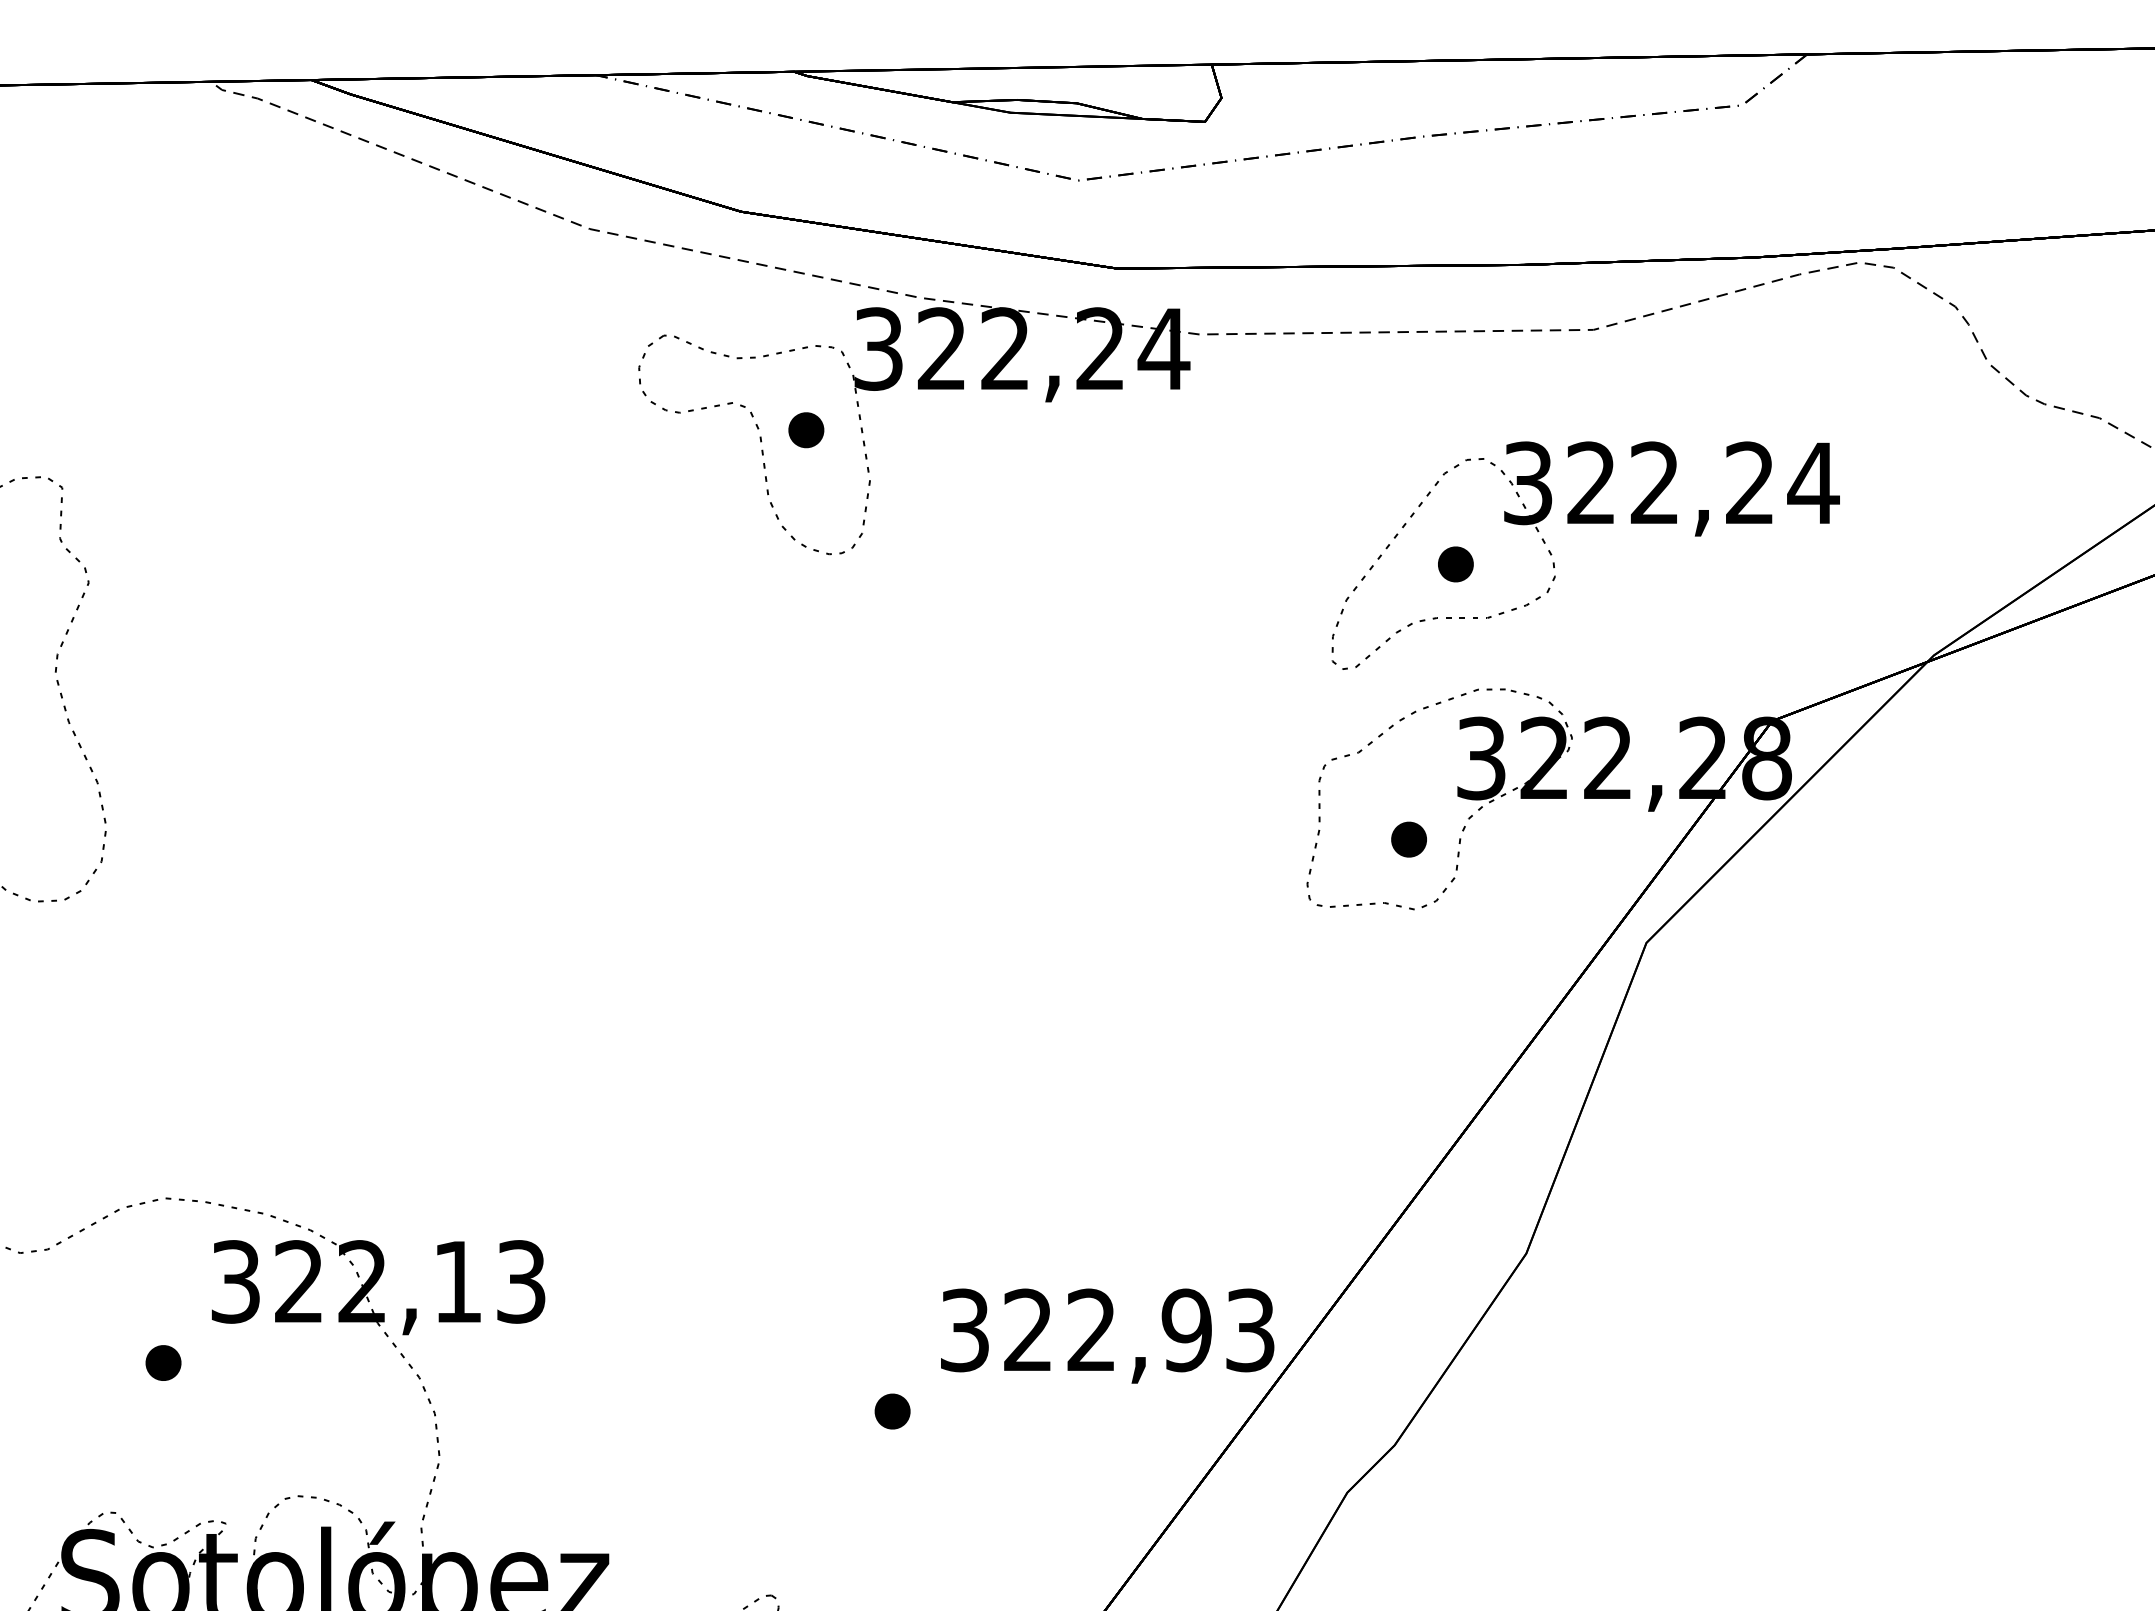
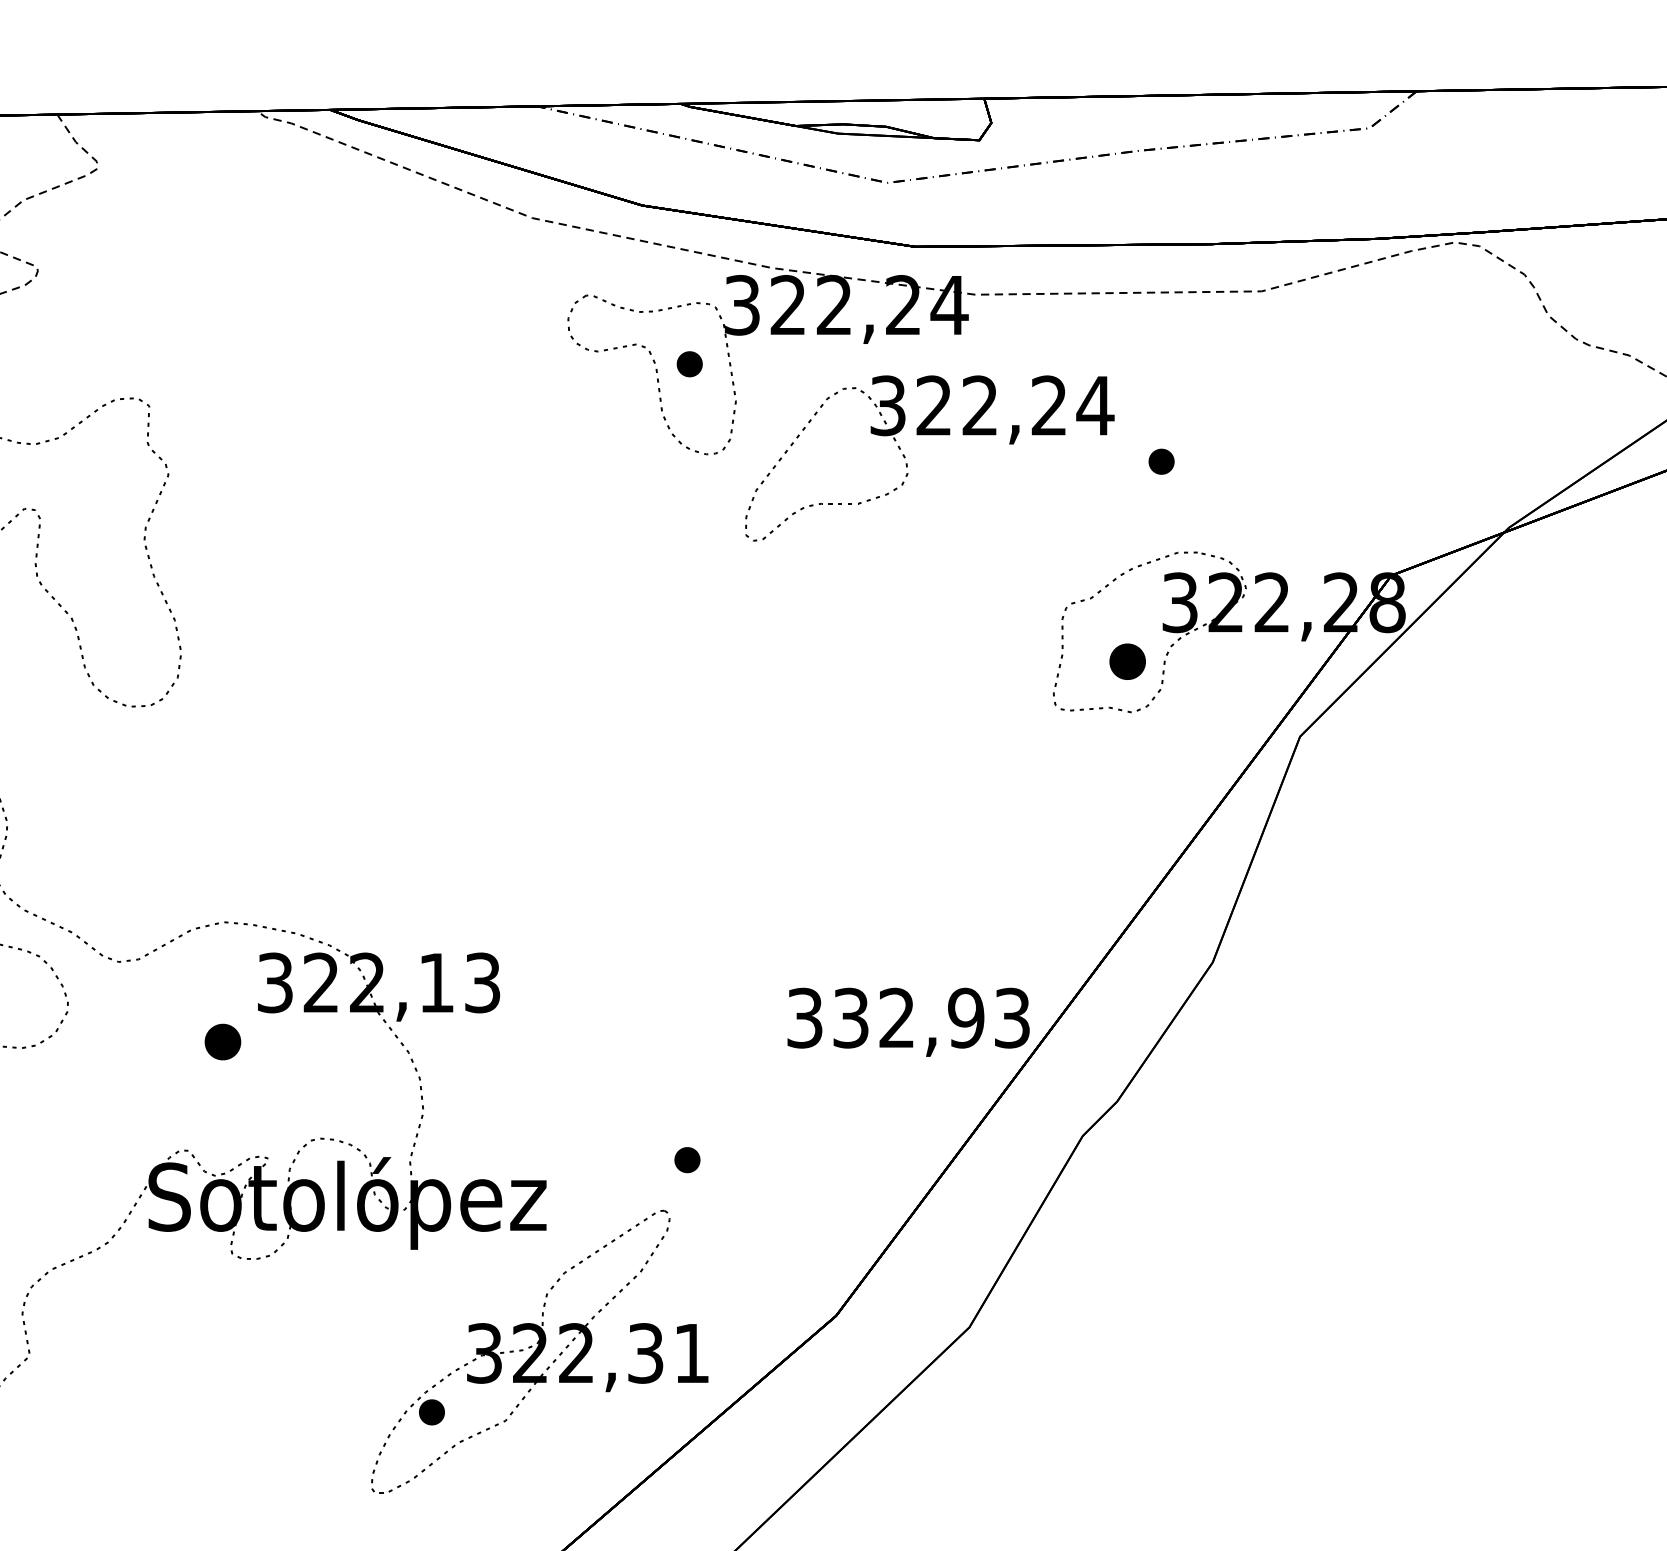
part: (1554, 562) -> (907, 463), moved
part: (1408, 839) -> (1127, 661), size x1.4
text: (1027, 1329) -> (850, 1017), 322,93 -> 332,93
part: (163, 1362) -> (222, 1041), size x1.4
part: (892, 1412) -> (687, 1160), moved

